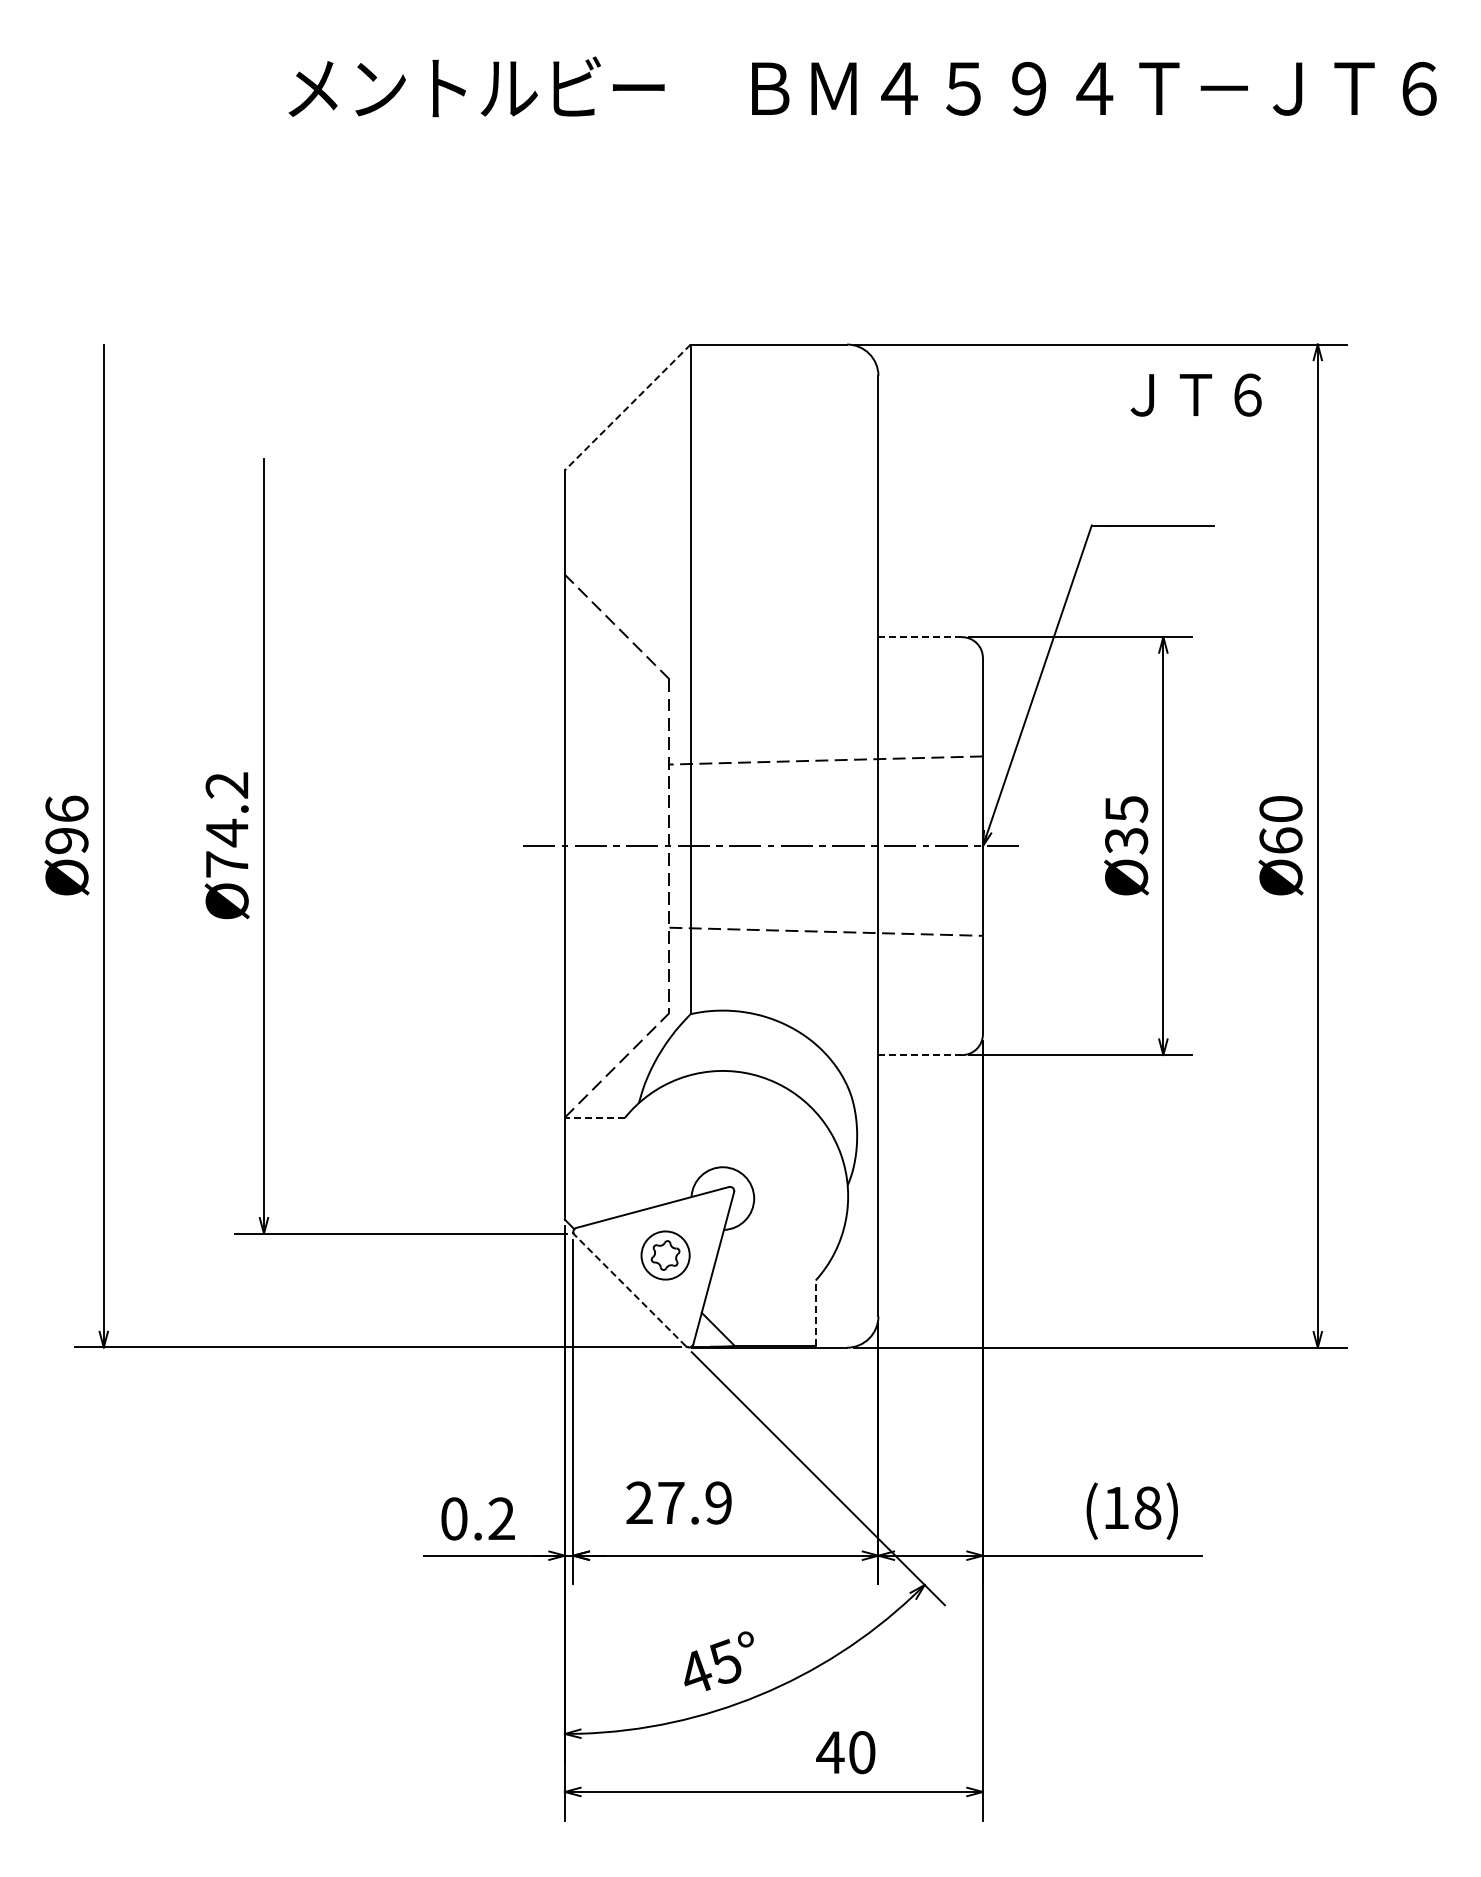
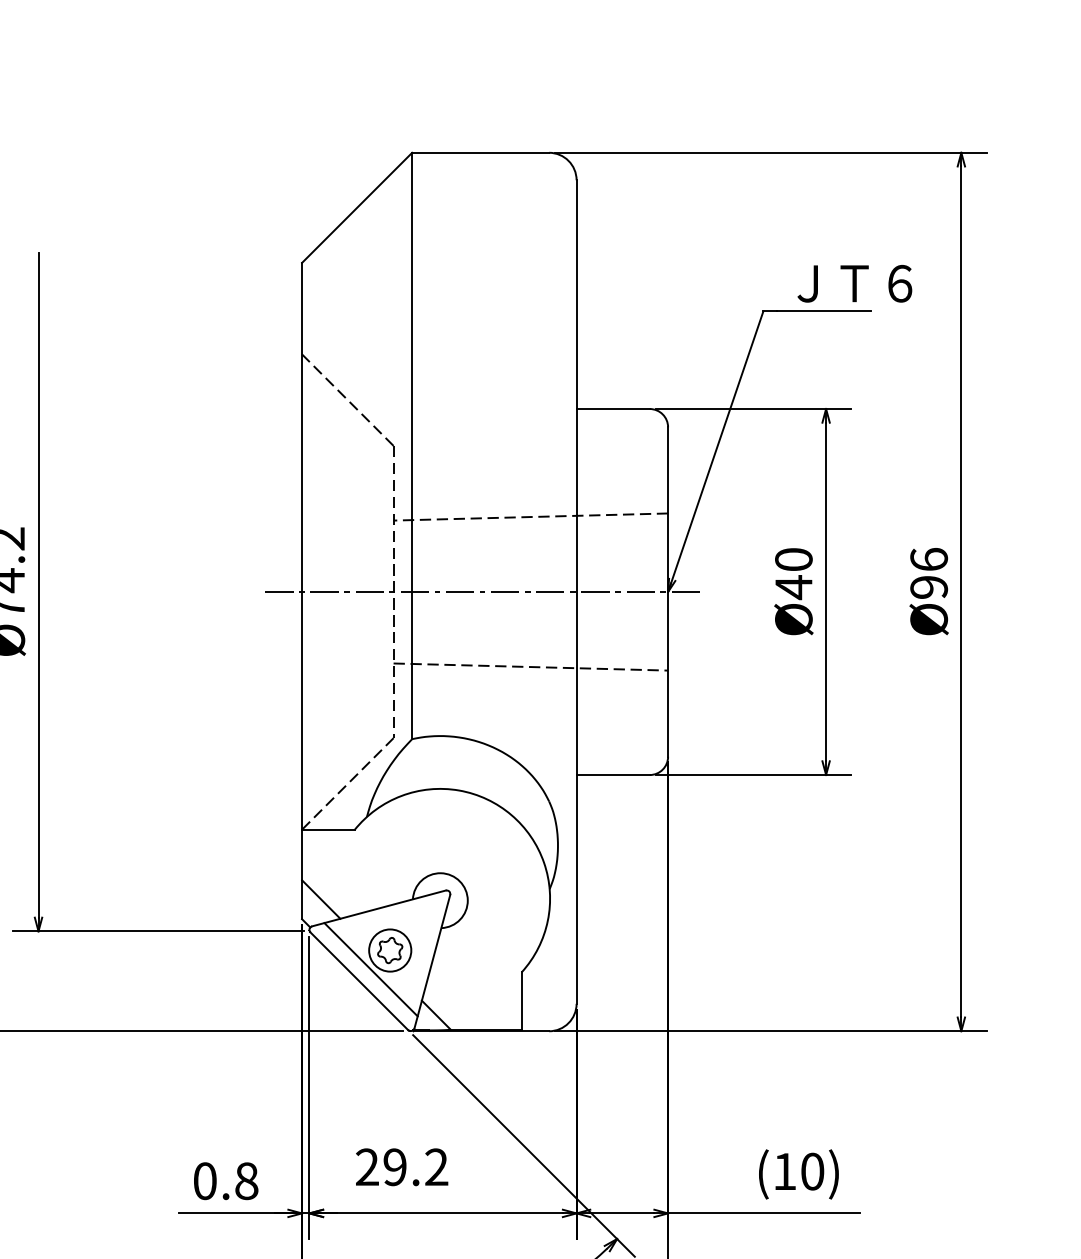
text: (1195, 394) -> (854, 283), moved
line: (627, 407) -> (356, 207), dashed -> solid
line: (920, 637) -> (613, 409), dashed -> solid
text: (1280, 824) -> (928, 573), Ø60 -> Ø96
text: (1126, 825) -> (793, 573), Ø35 -> Ø40
line: (920, 1055) -> (613, 775), dashed -> solid
line: (594, 1117) -> (327, 829), dashed -> solid
line: (586, 1197) -> (320, 899), added
line: (643, 1277) -> (370, 969), added
line: (630, 1290) -> (359, 981), dashed -> solid
line: (815, 1313) -> (521, 1001), dashed -> solid
text: (694, 1502) -> (415, 1166), 27.9 -> 29.2
text: (1148, 1507) -> (813, 1171), (18) -> (10)
text: (501, 1518) -> (246, 1180), 0.2 -> 0.8

